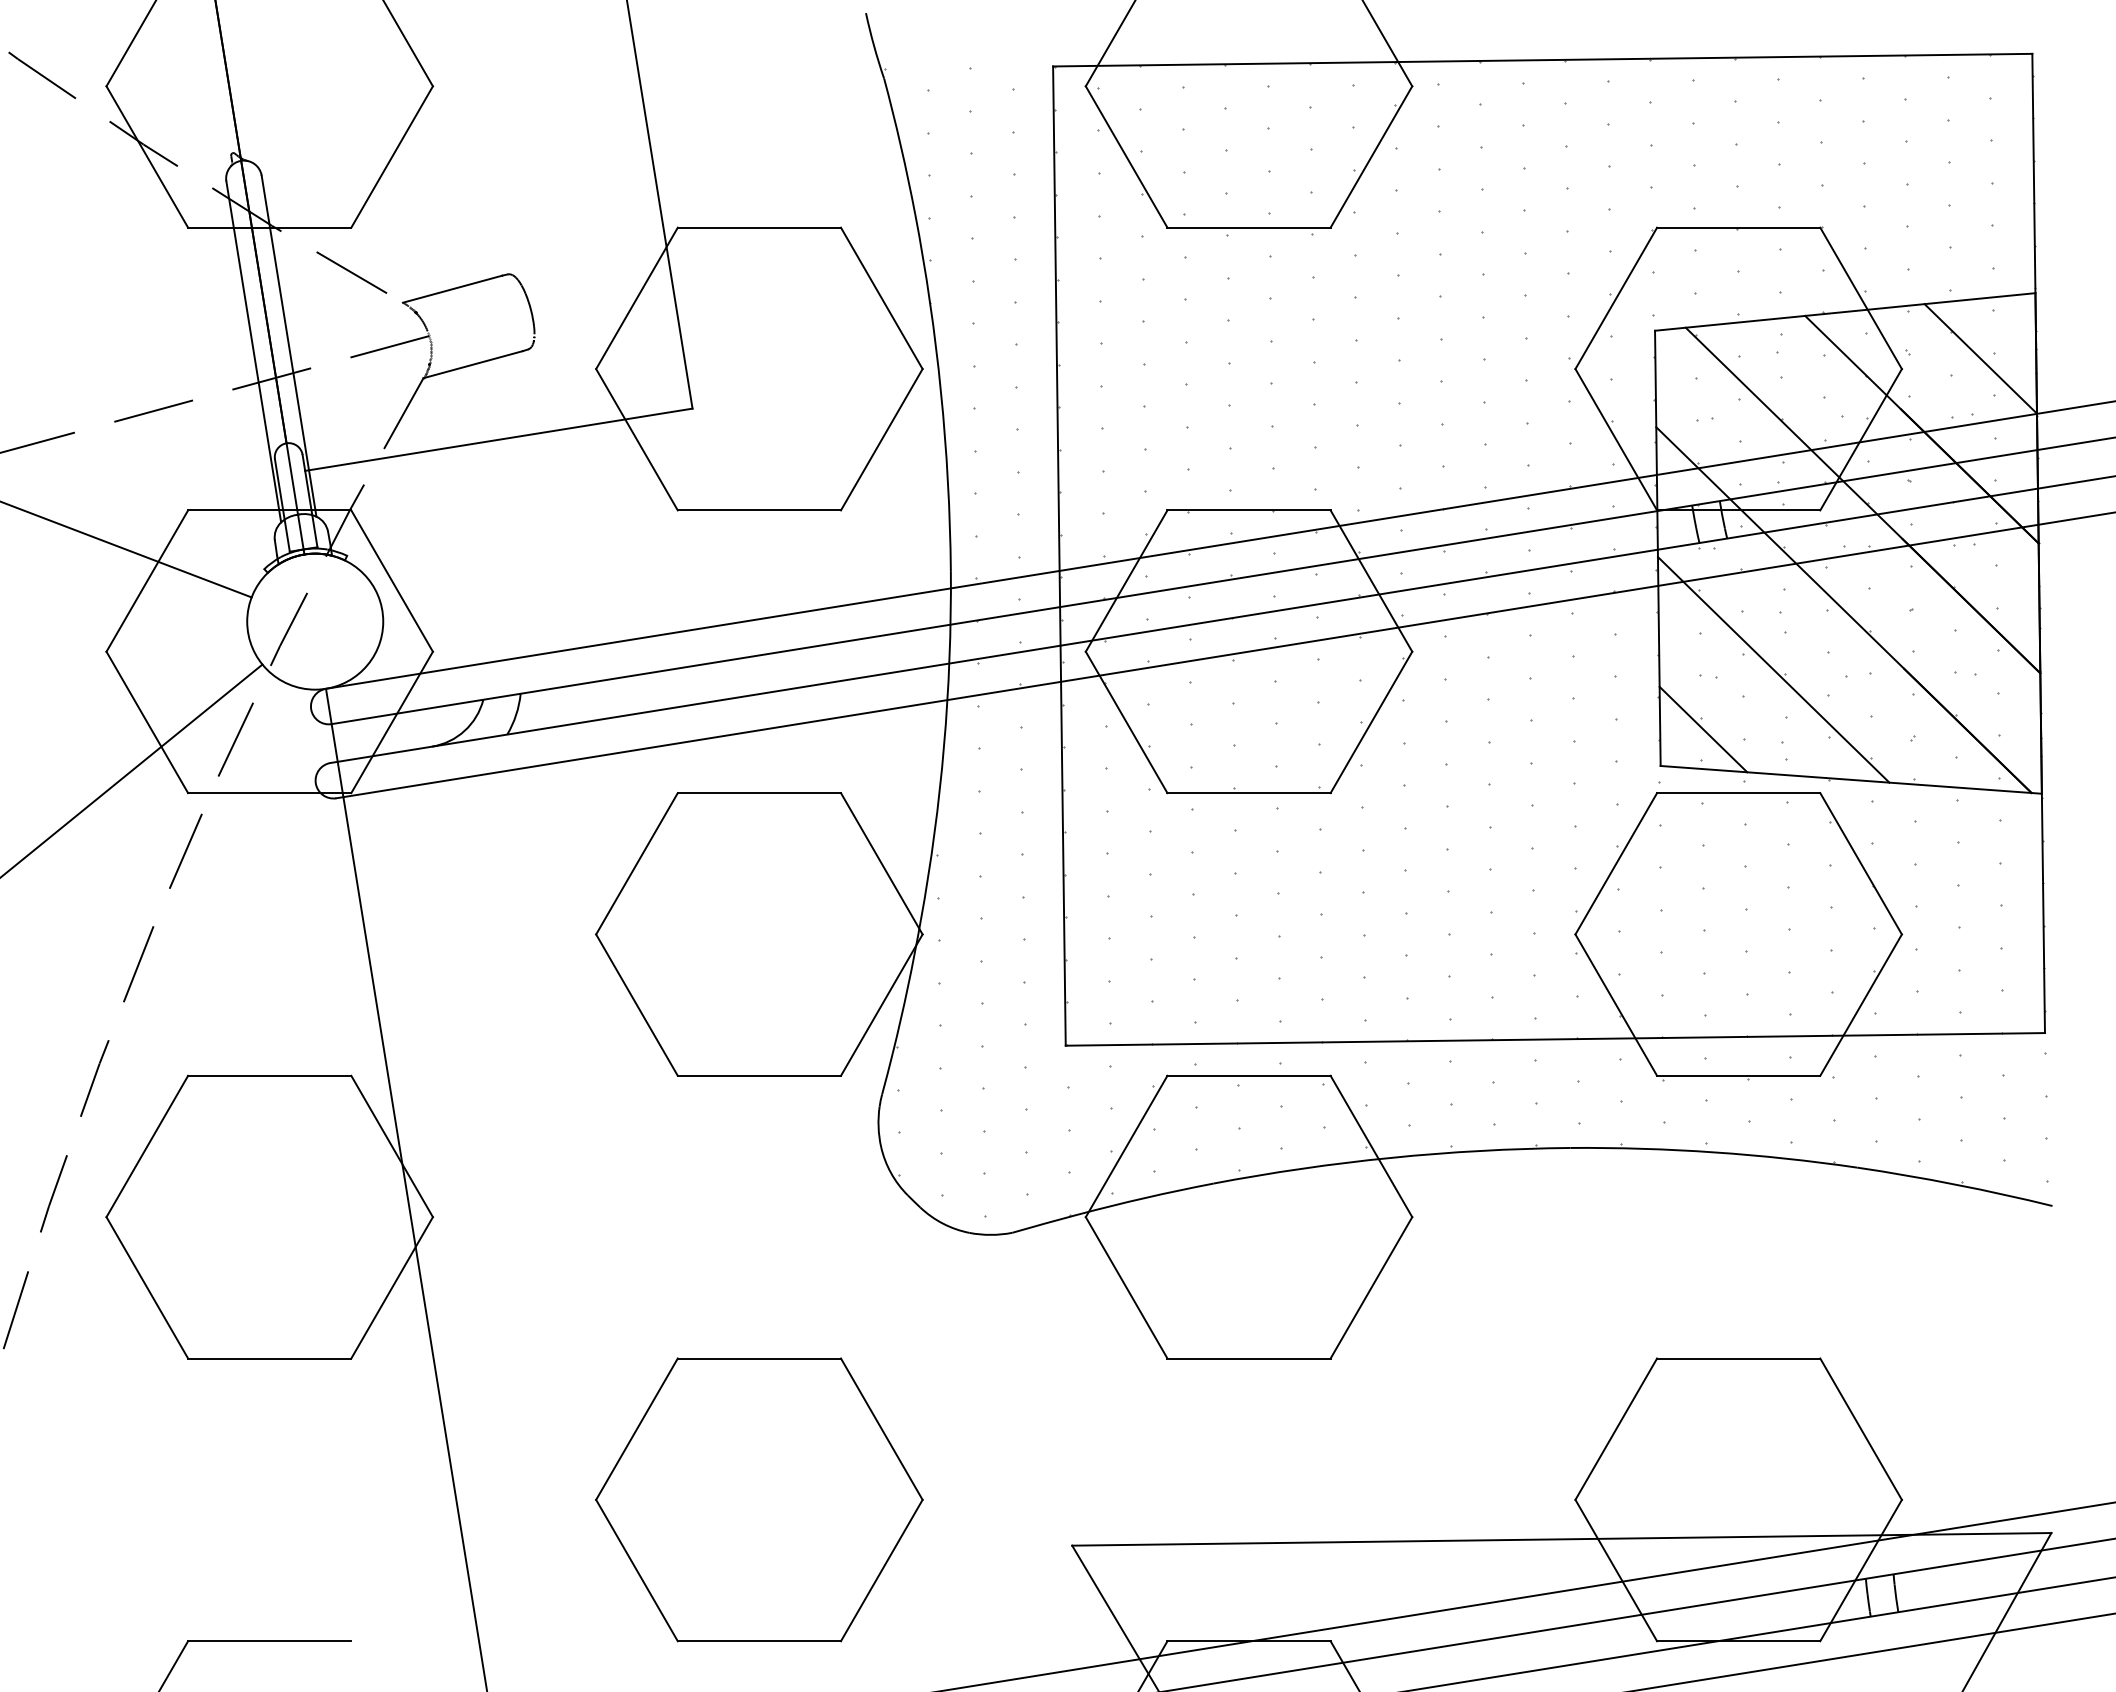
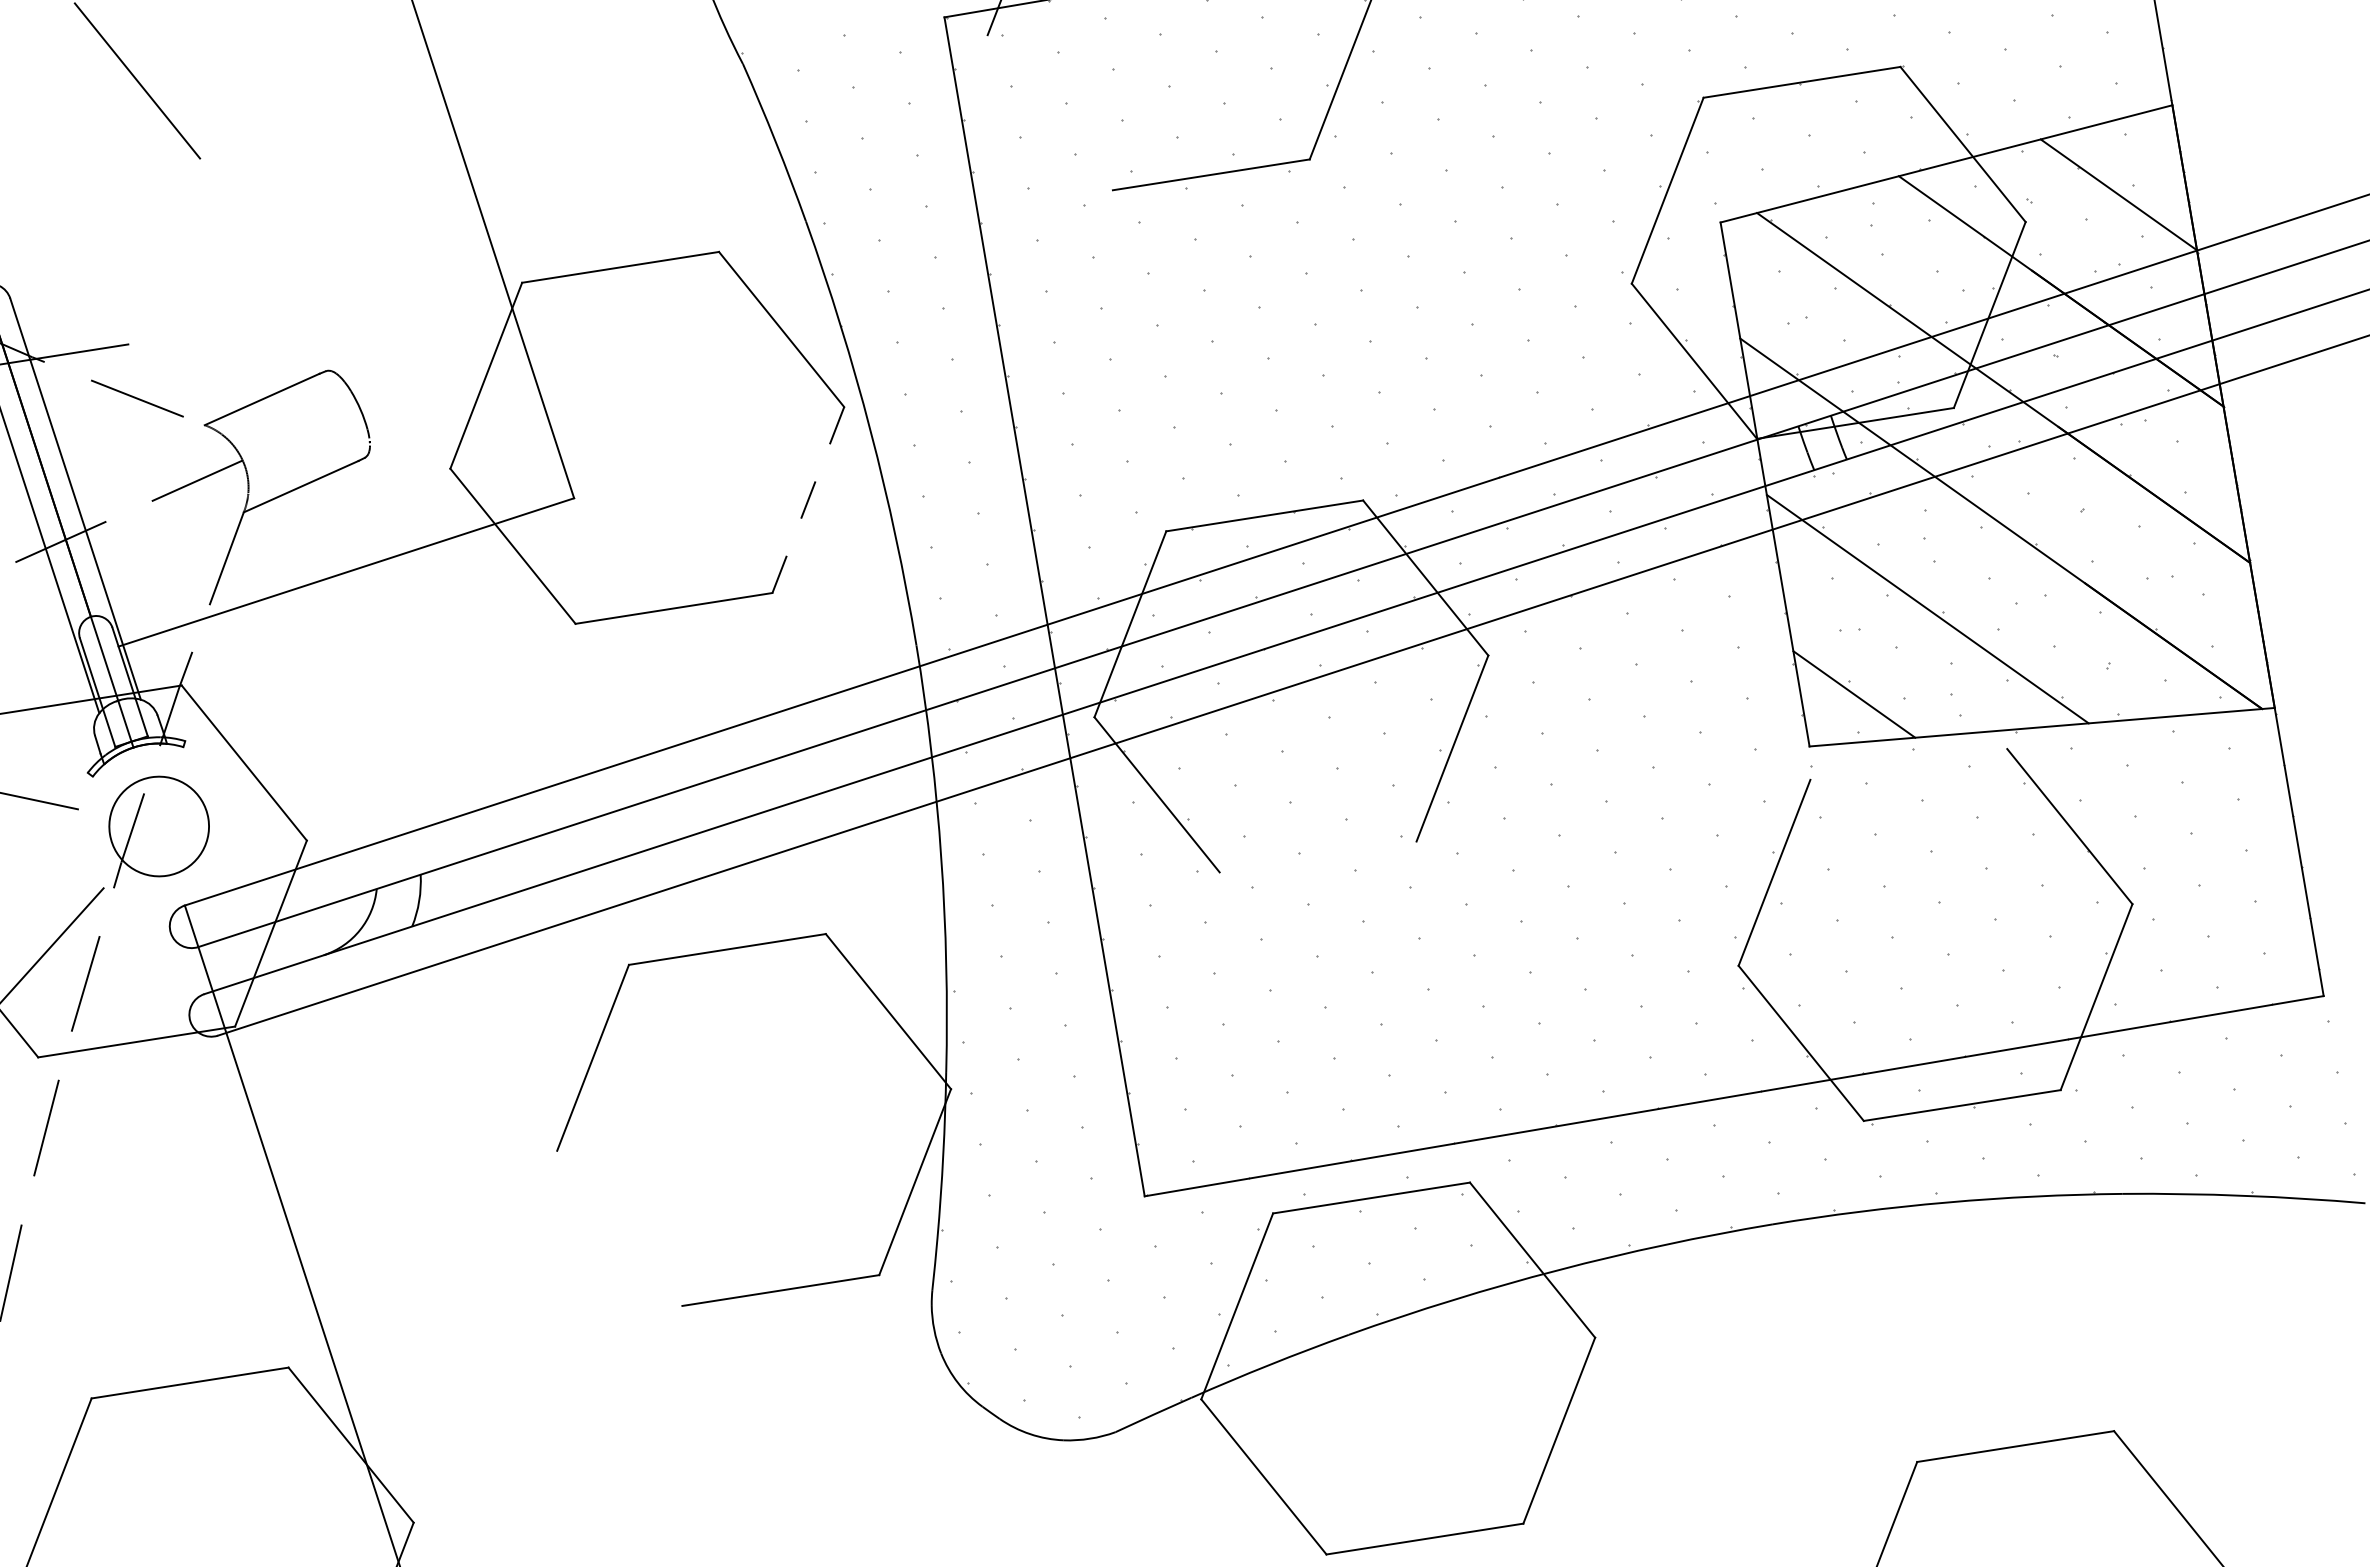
line: (391, 156) -> (163, 250), removed
line: (1126, 156) -> (1050, 112), removed
line: (881, 439) -> (807, 499), solid -> dashed
circle: (315, 621) -> (159, 826), size x0.6
line: (1248, 793) -> (1317, 857), removed
line: (1738, 793) -> (1908, 764), removed
line: (636, 1004) -> (619, 1227), removed

